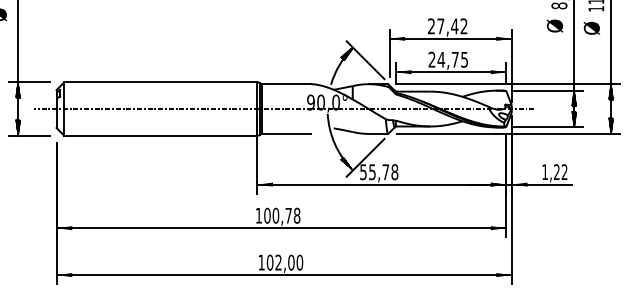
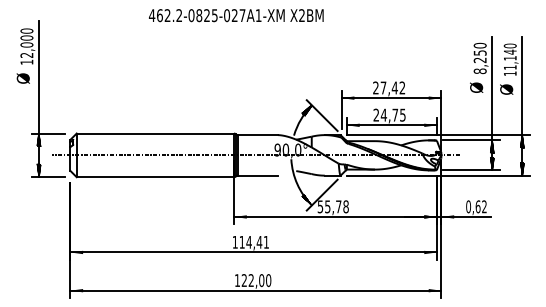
text: (551, 171) -> (473, 206), 1,22 -> 0,62
text: (282, 214) -> (254, 241), 100,78 -> 114,41
text: (270, 262) -> (244, 280), 102,00 -> 122,00

